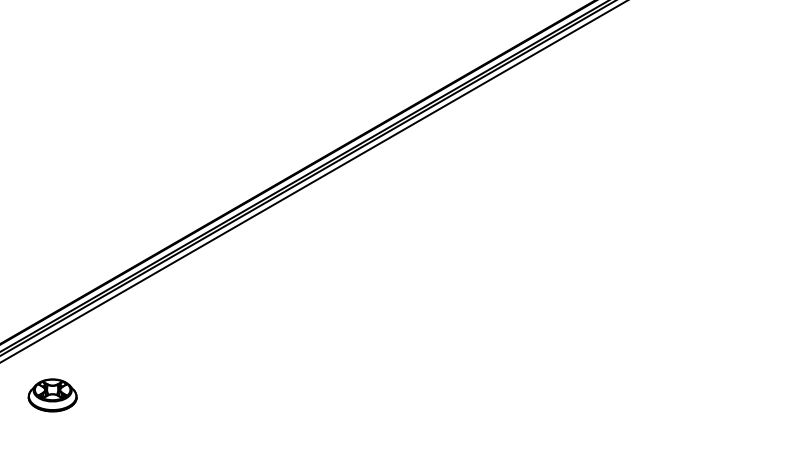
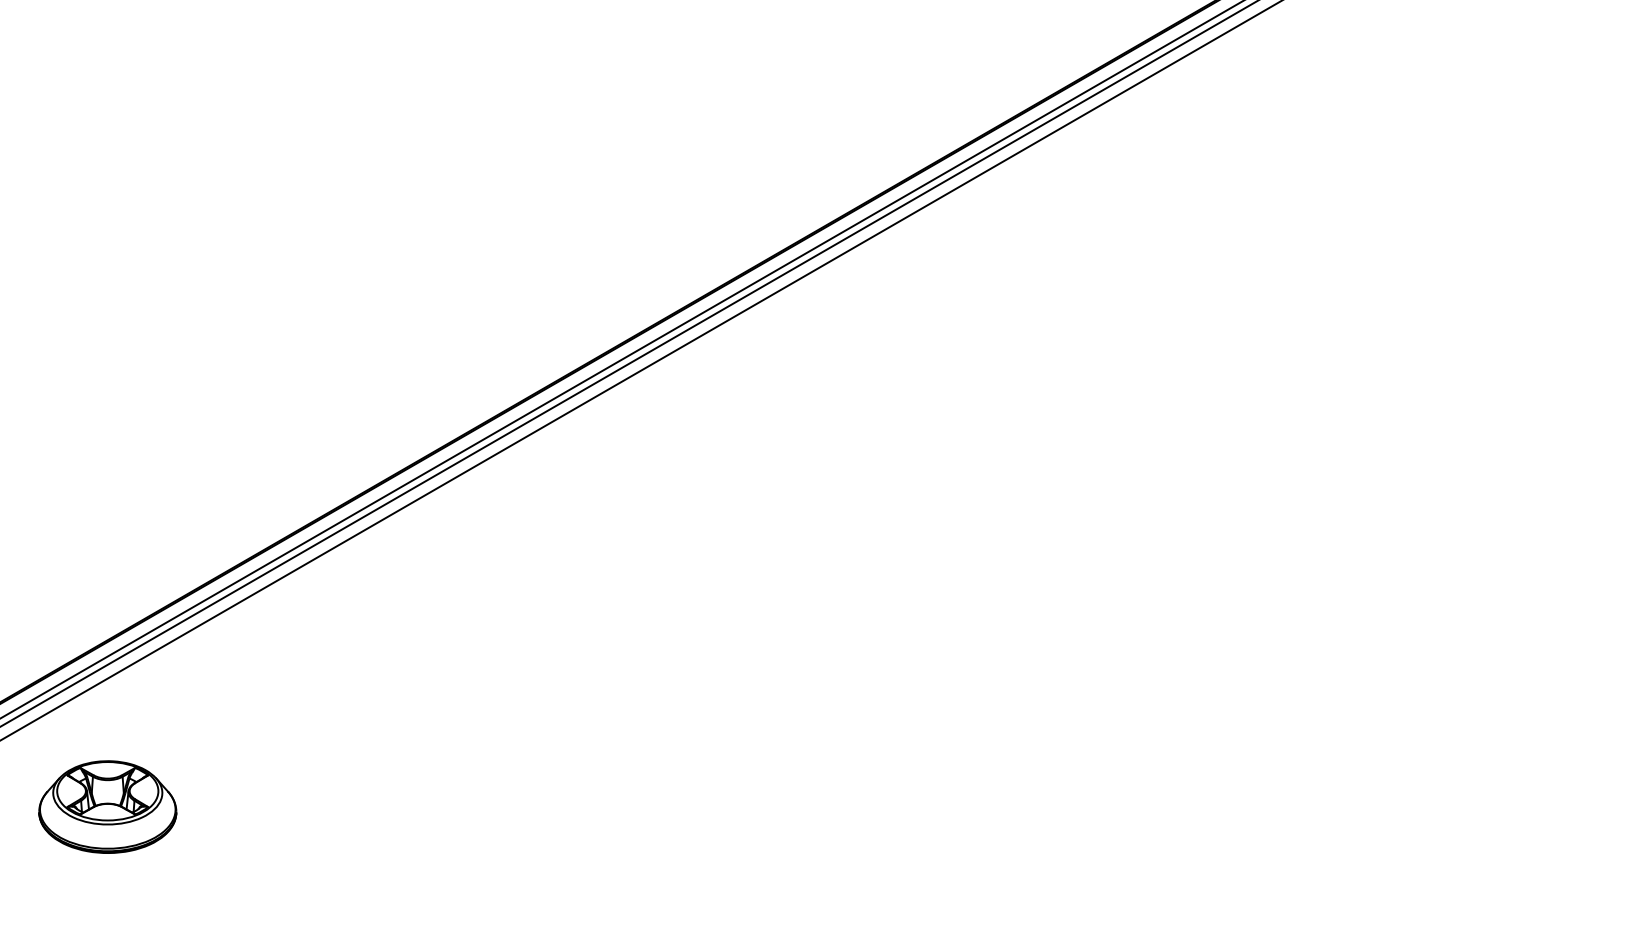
part: (52, 395) -> (107, 807), size x1.4

